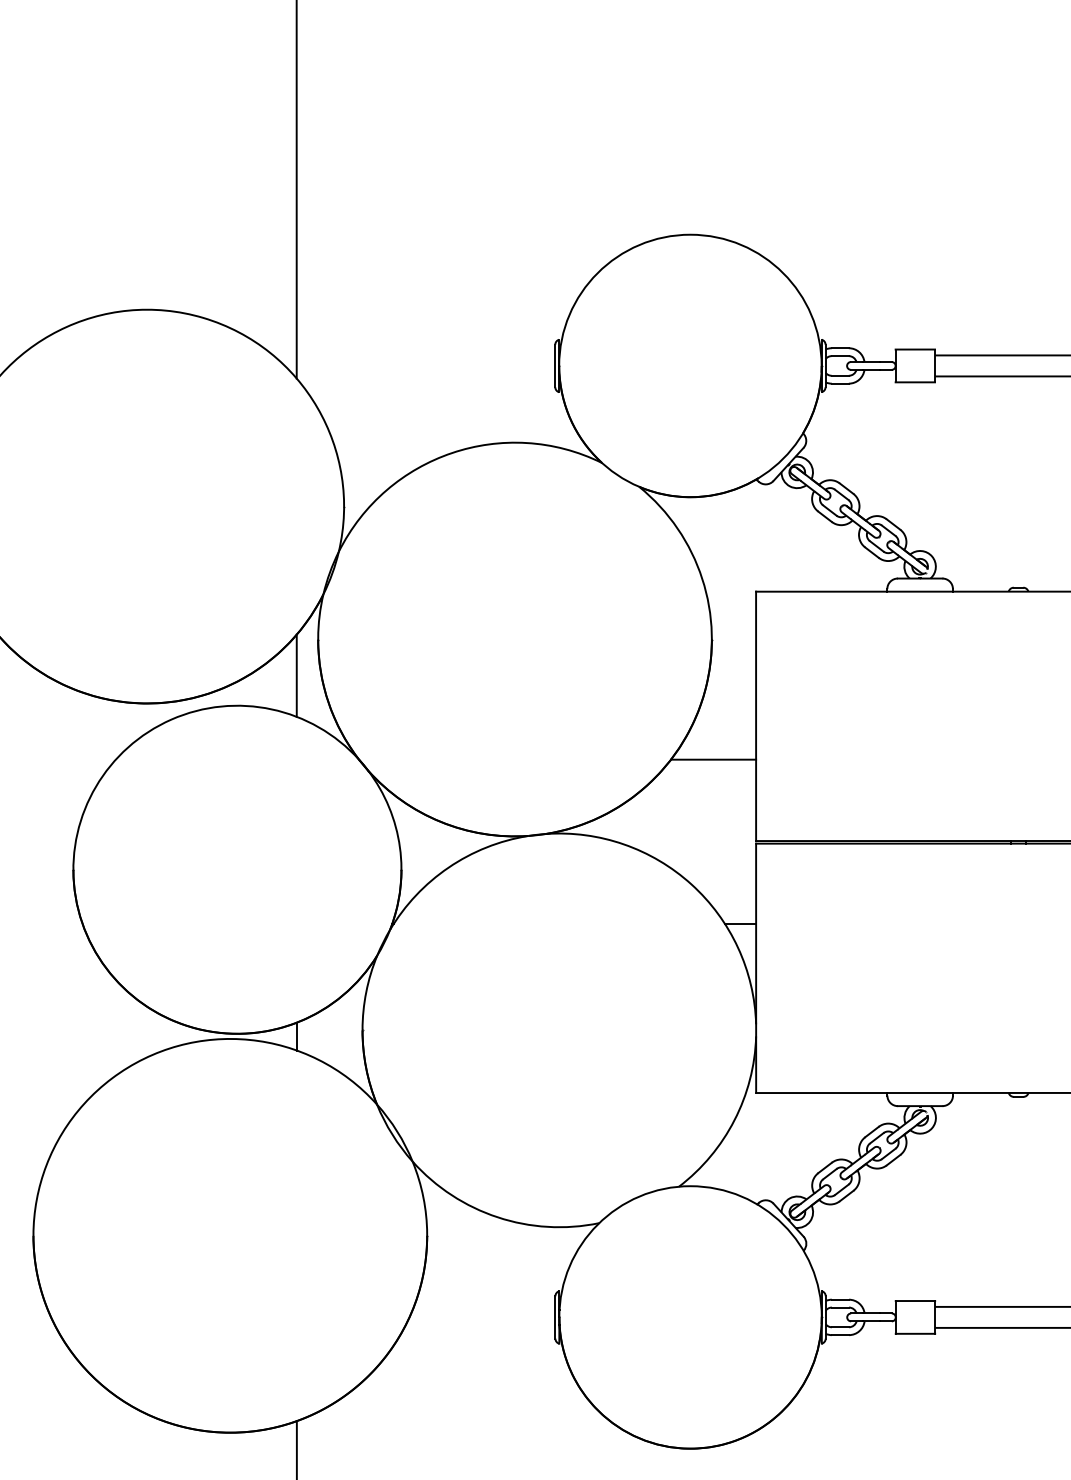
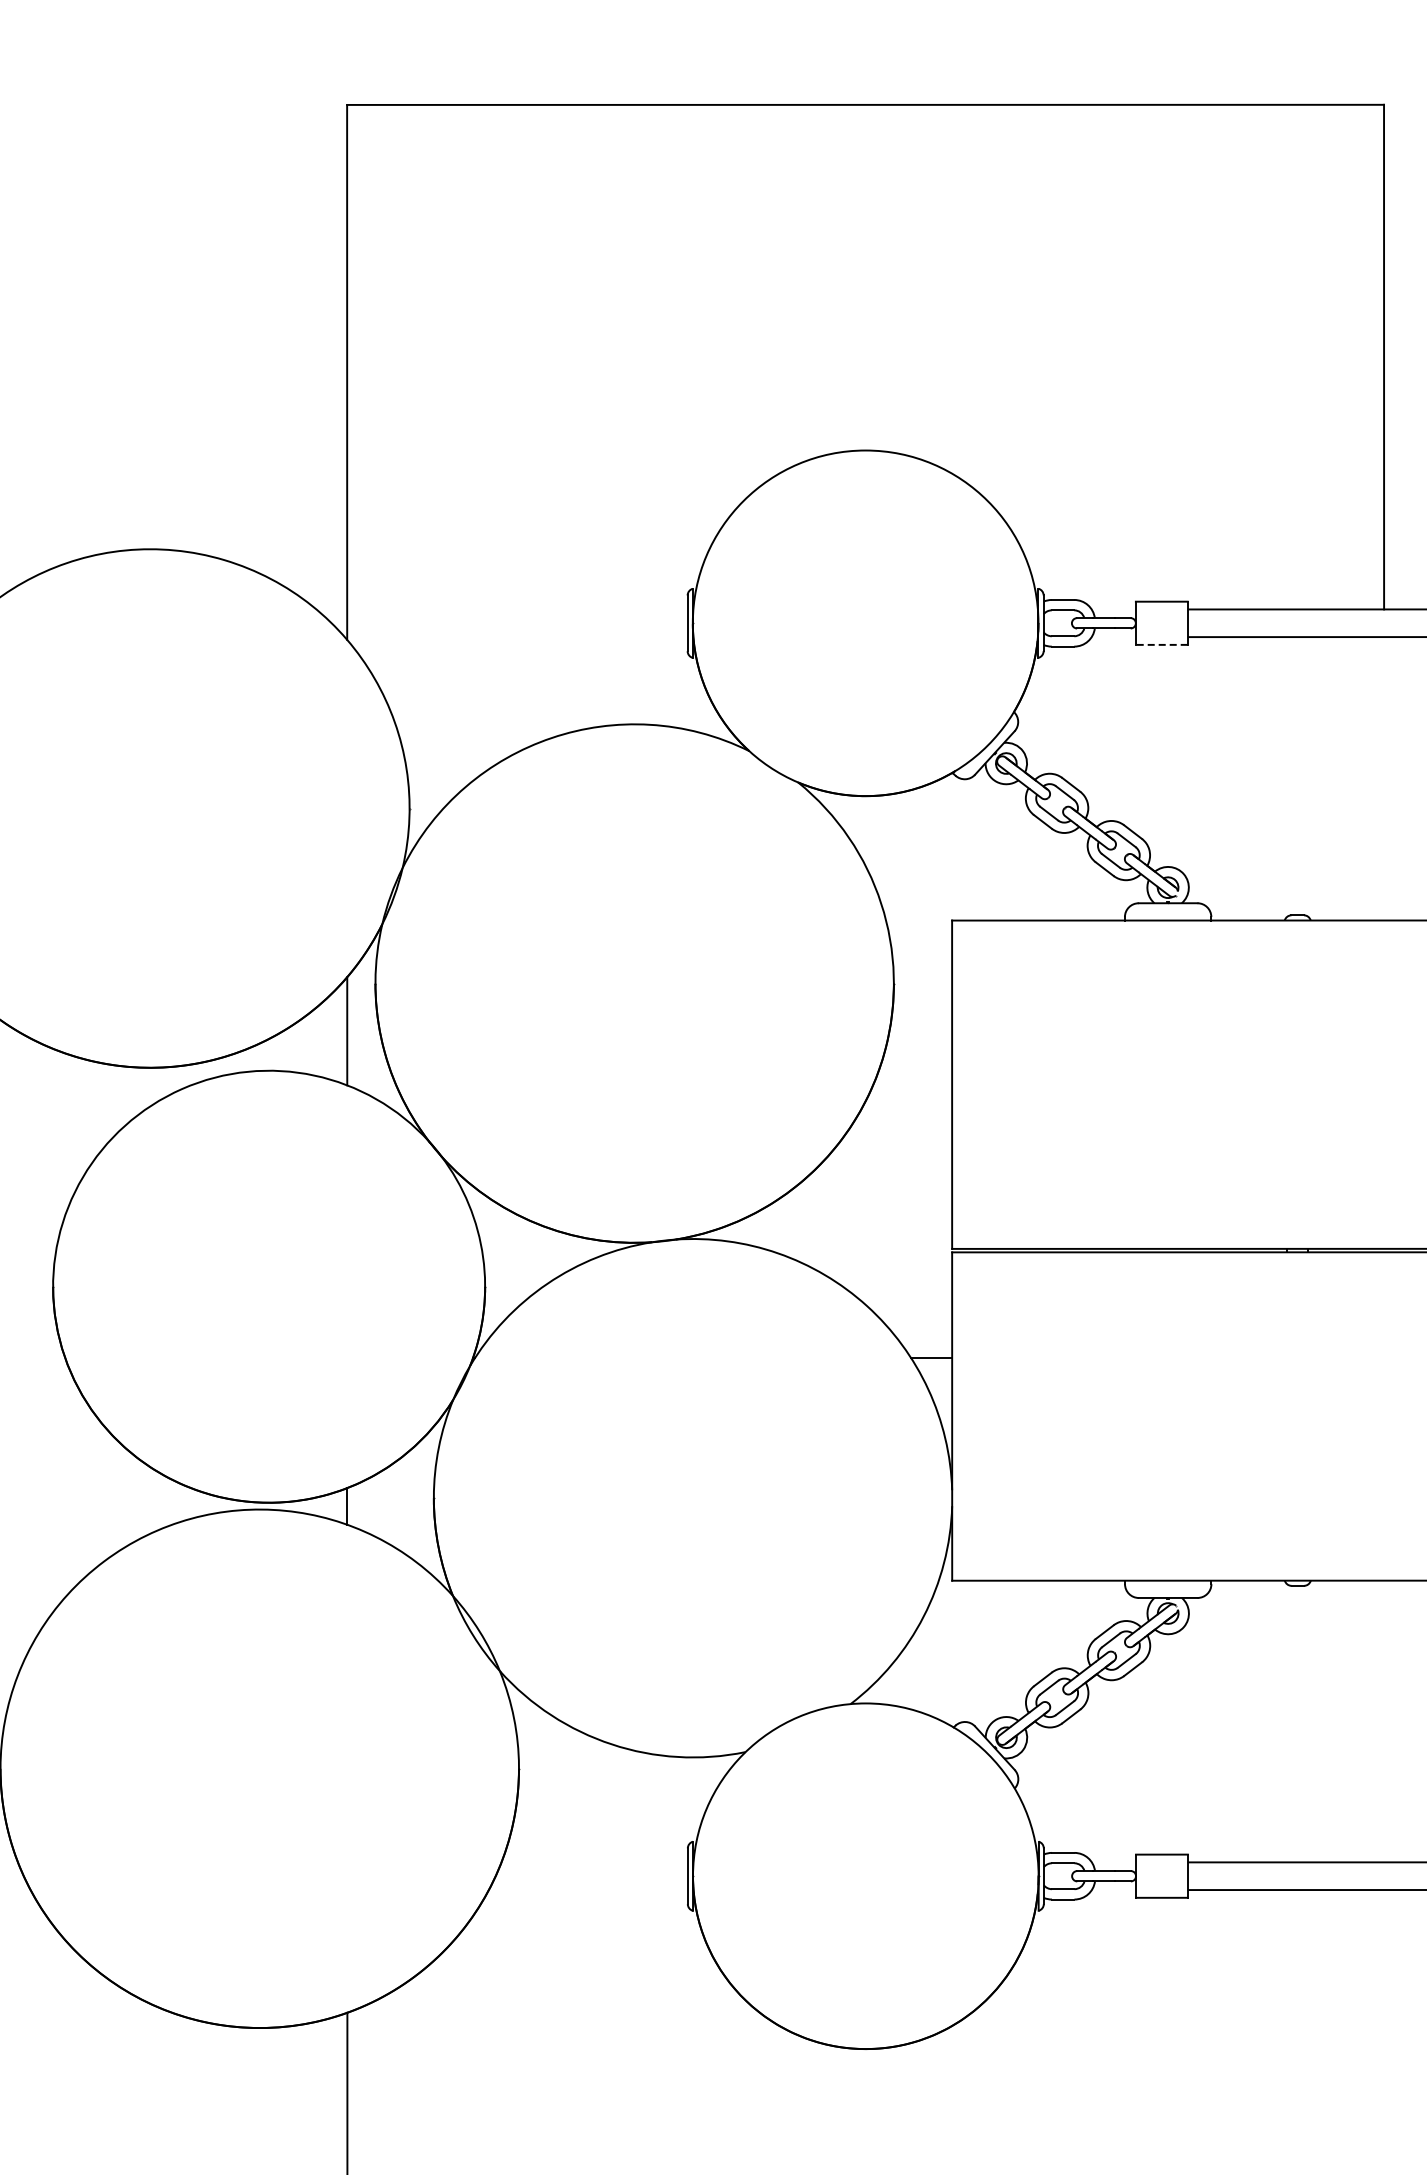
line: (915, 382) -> (1161, 644), solid -> dashed
line: (713, 759) -> (896, 1141), removed

